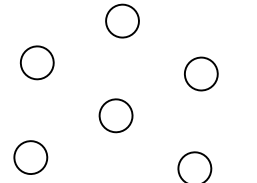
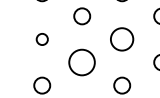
circle: (37, 63) -> (42, 39), size x0.7
circle: (201, 74) -> (122, 39), size x1.4
circle: (116, 115) -> (82, 62), size x1.6

